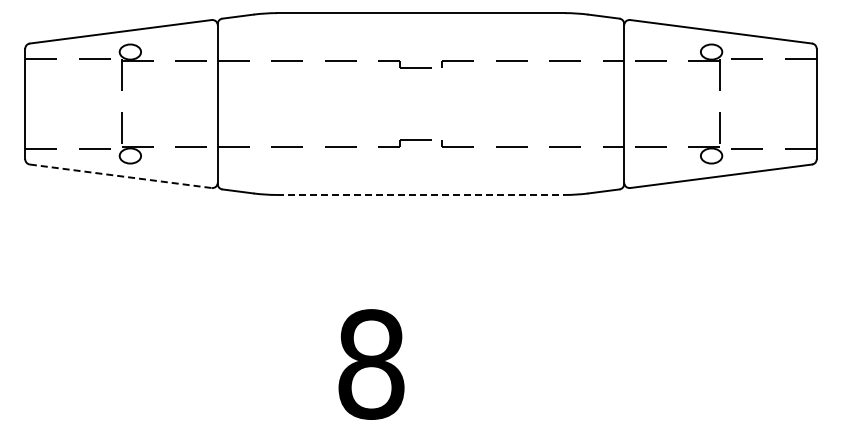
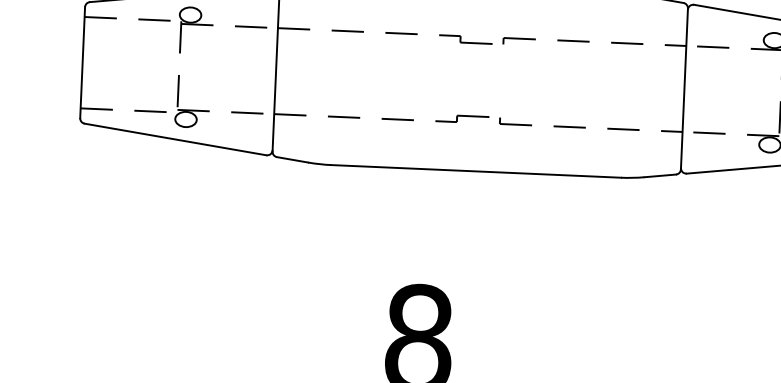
line: (120, 176) -> (175, 139), dashed -> solid
line: (421, 194) -> (476, 170), dashed -> solid

